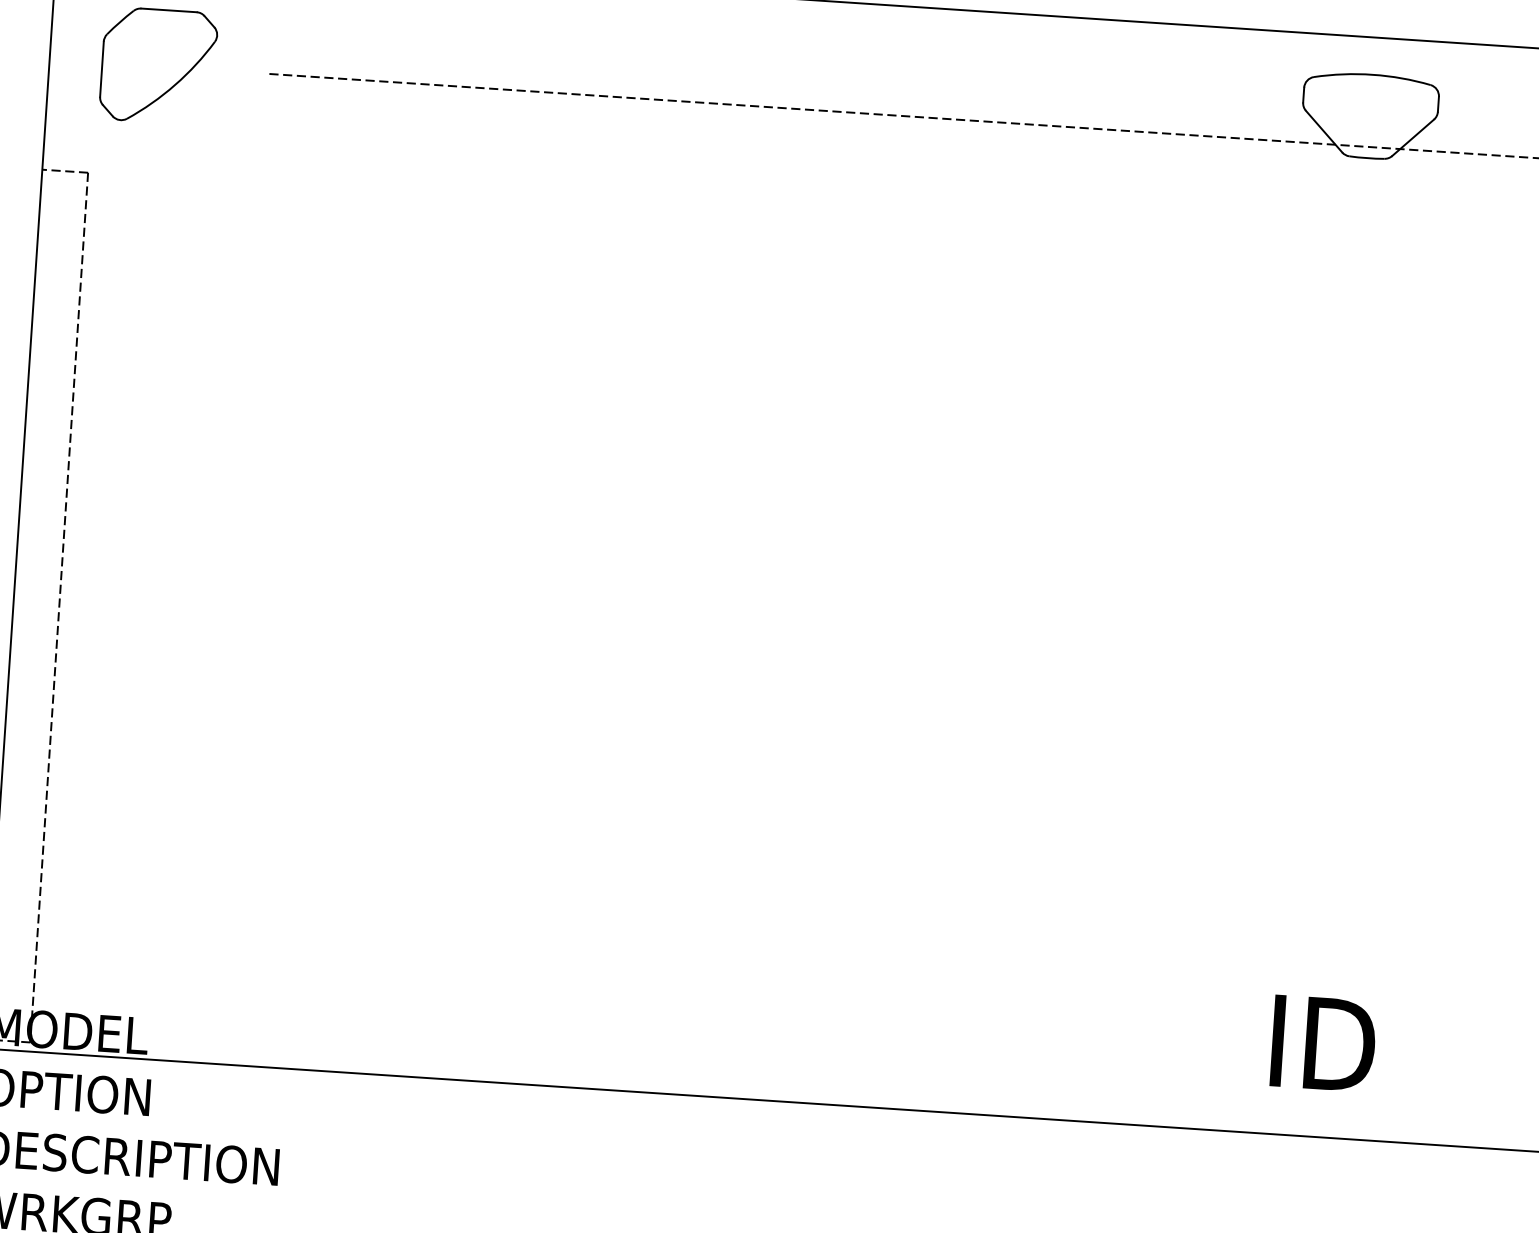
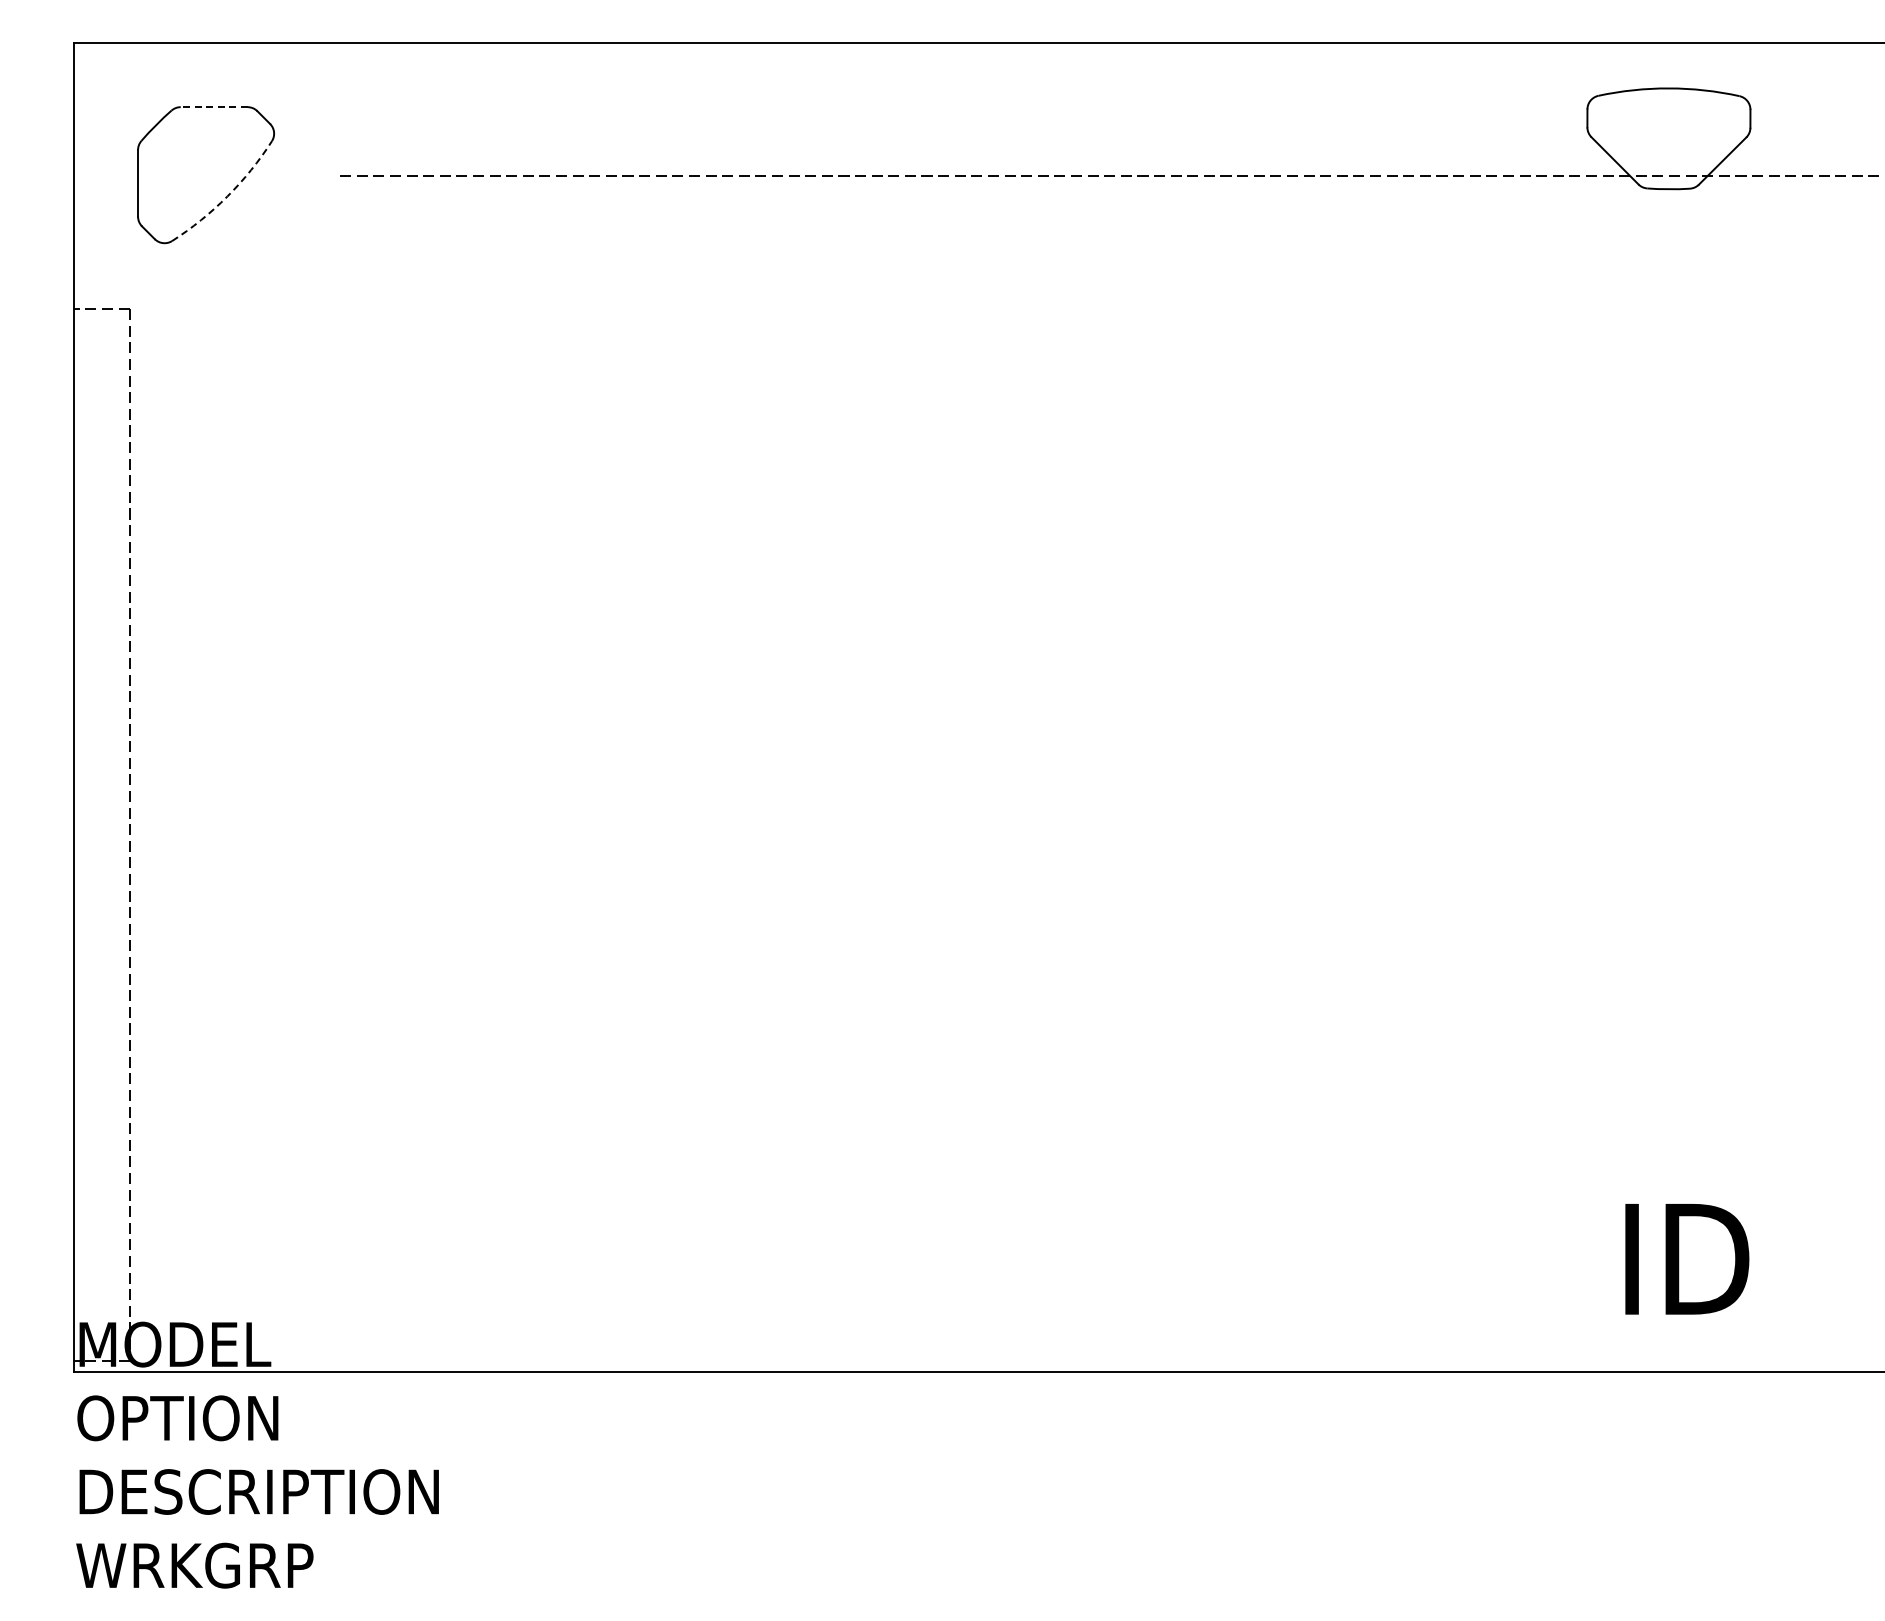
line: (168, 10) -> (213, 107), solid -> dashed
arc: (175, 84) -> (227, 196), solid -> dashed

